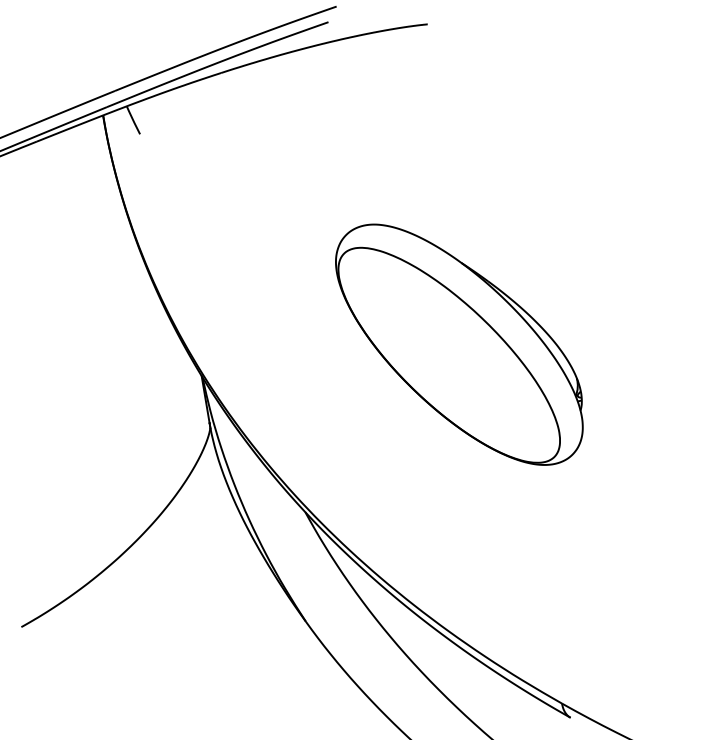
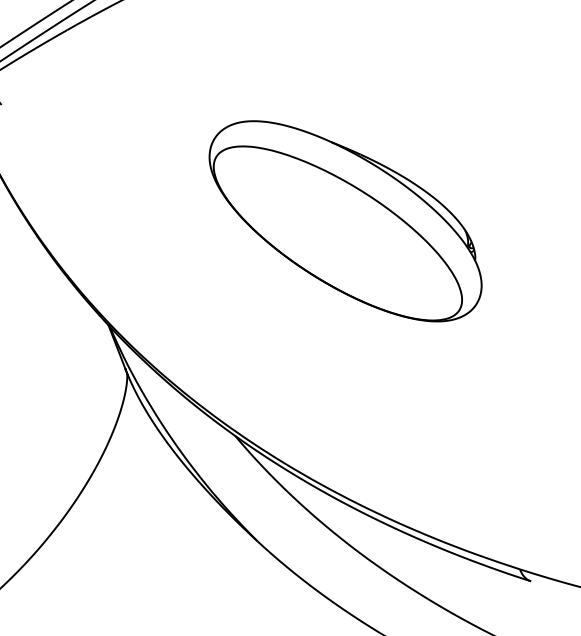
part: (459, 344) -> (345, 221), moved

